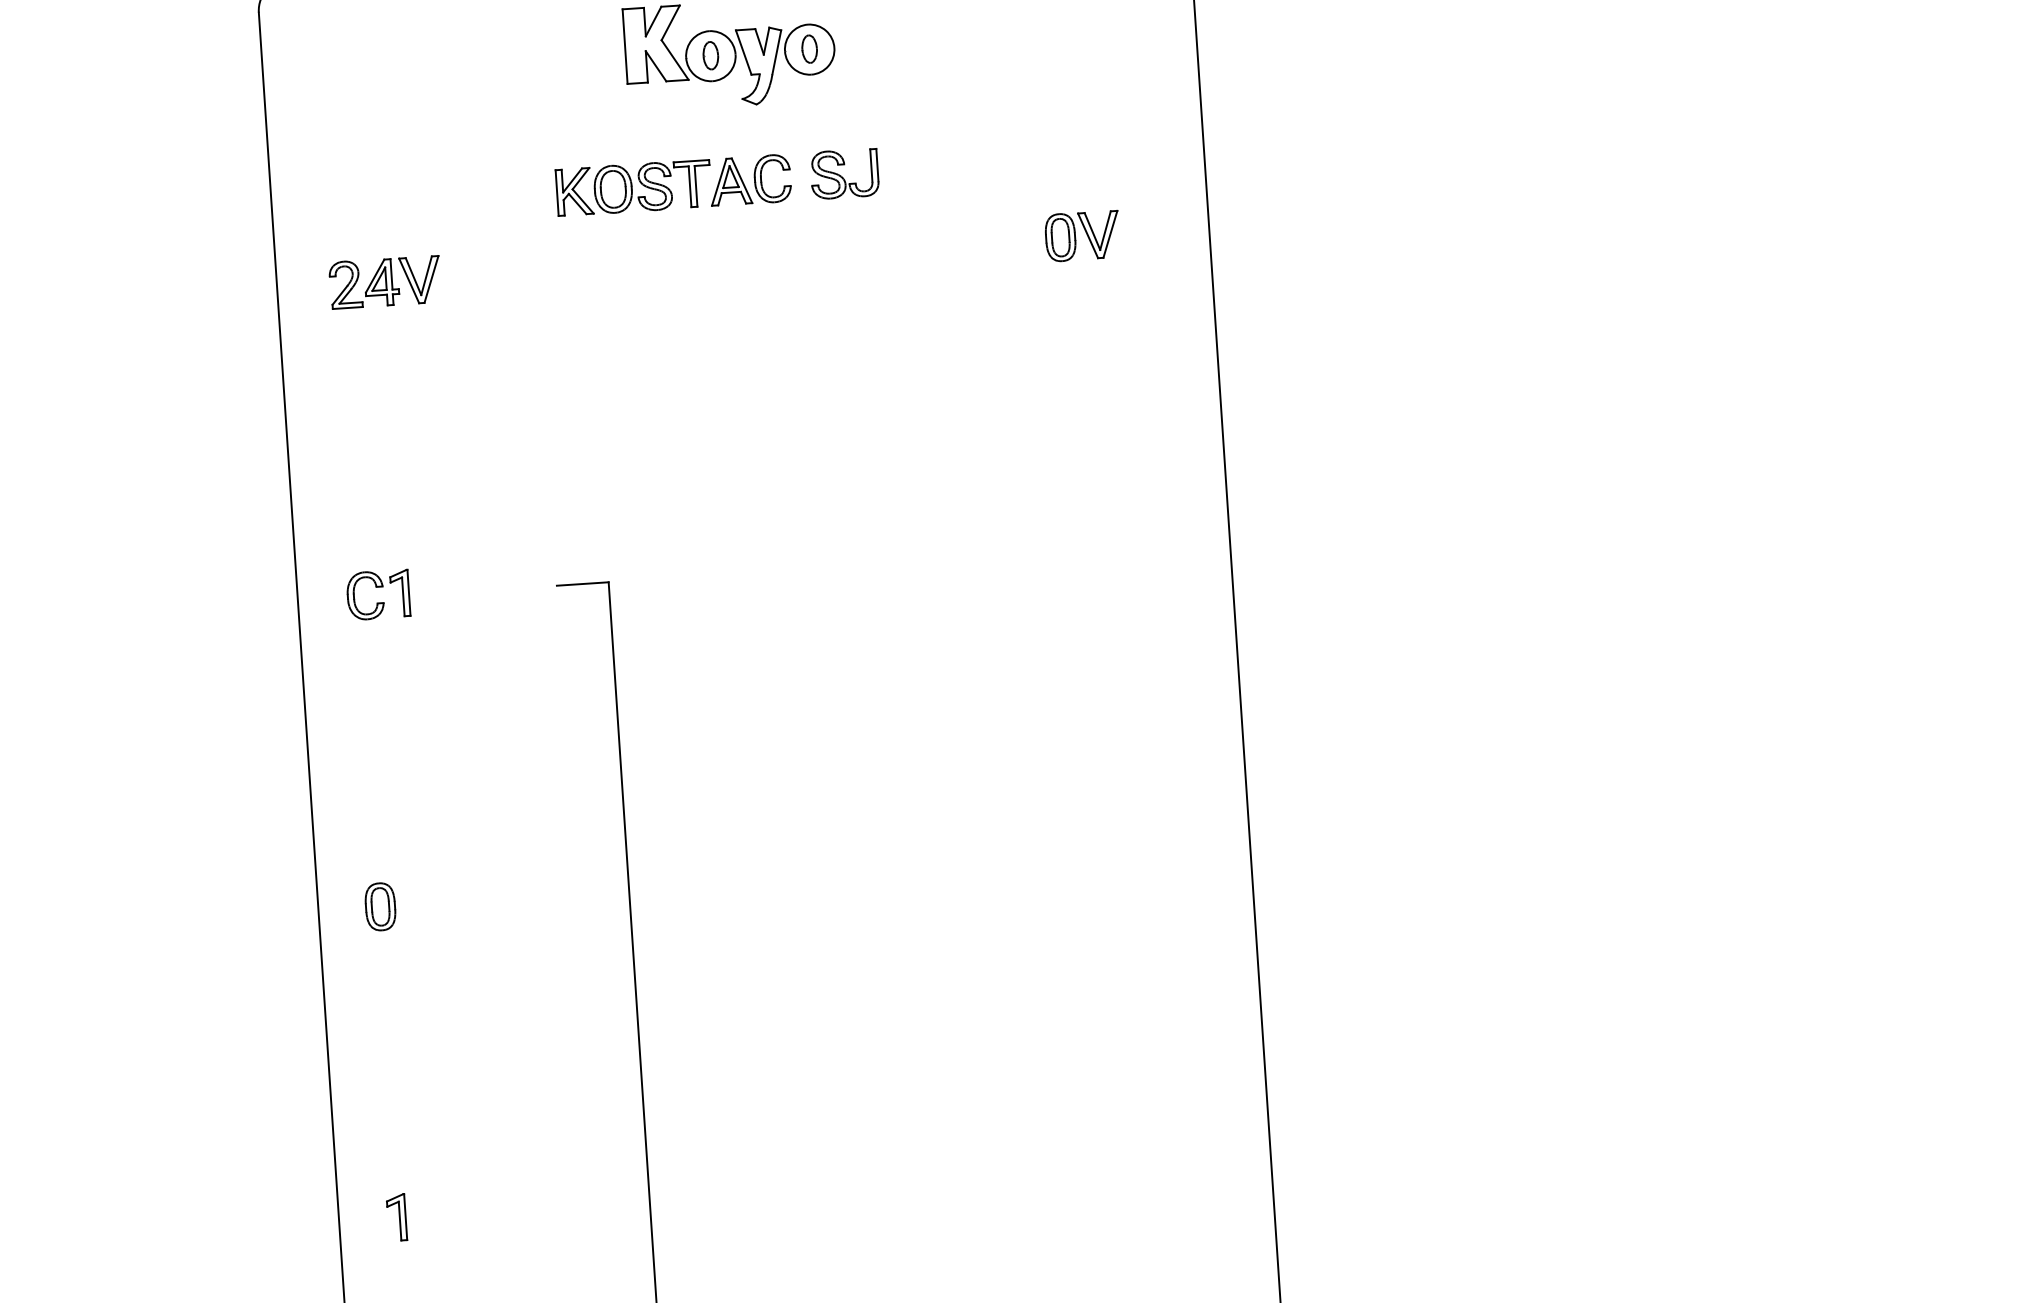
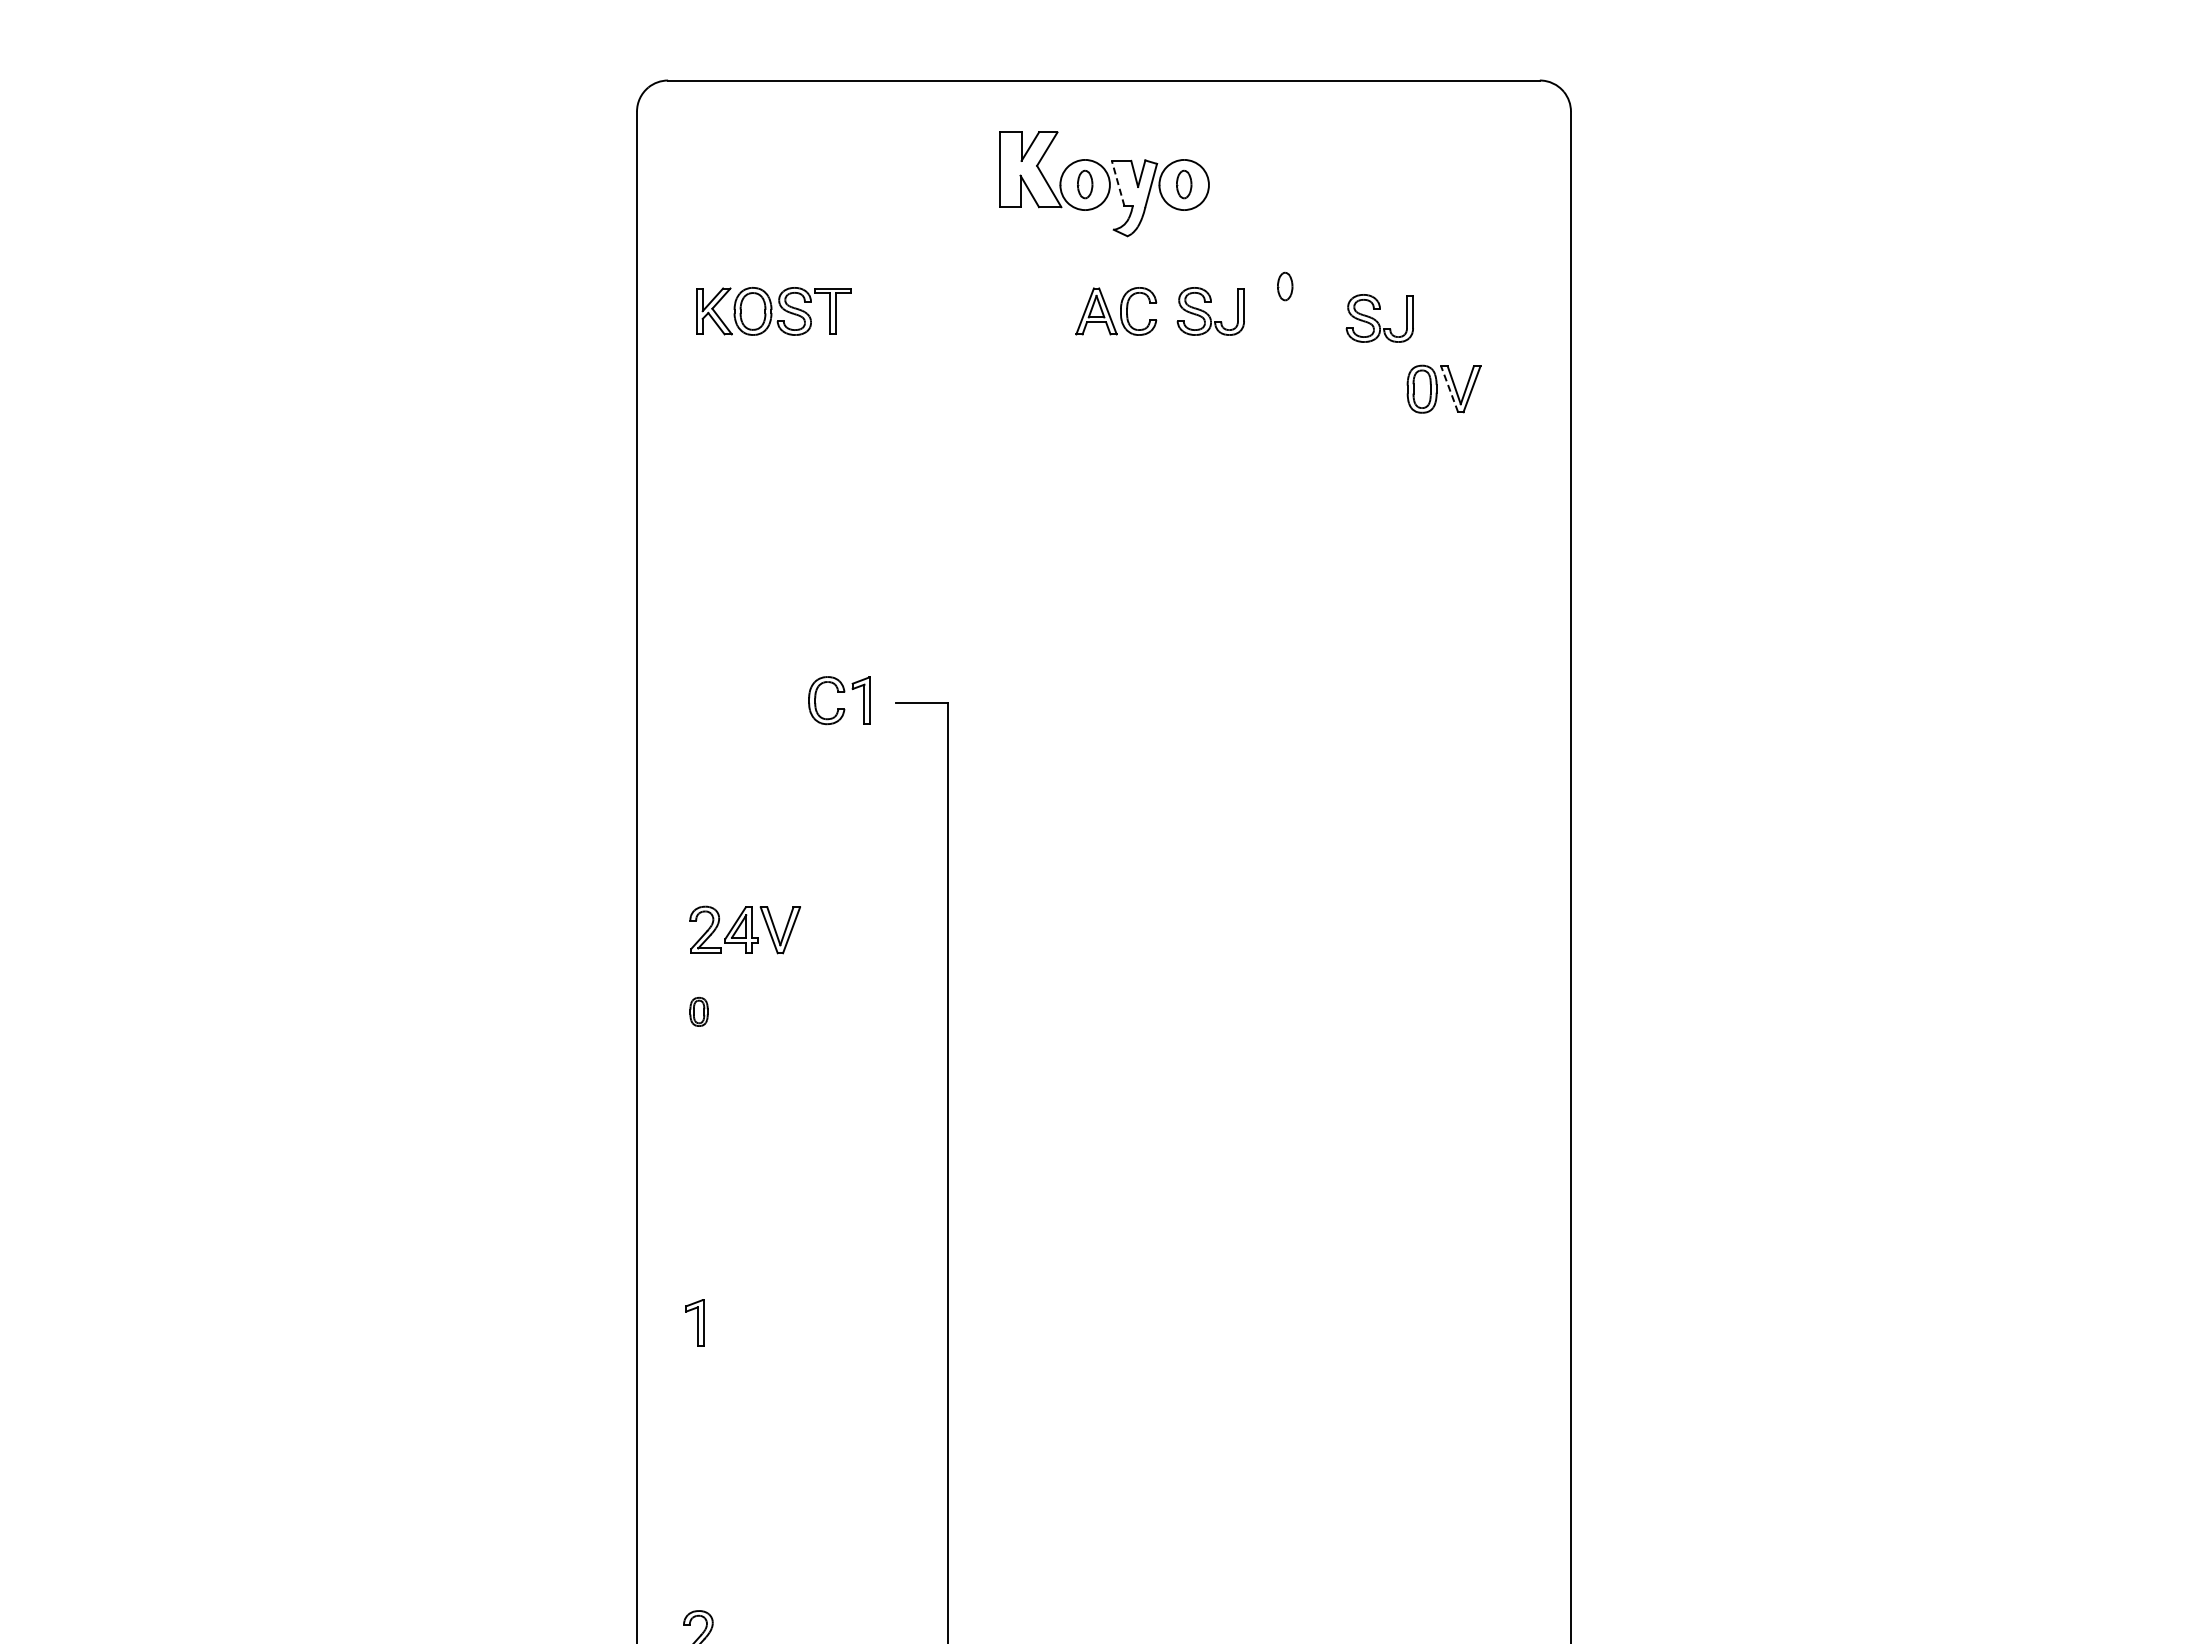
line: (744, 52) -> (1118, 183), solid -> dashed
part: (917, 144) -> (1285, 286), added
part: (1013, 169) -> (1379, 318), added
part: (633, 188) -> (773, 311), moved
line: (1087, 235) -> (1449, 388), solid -> dashed
part: (384, 281) -> (744, 929), moved
part: (377, 586) -> (839, 692), moved
part: (379, 906) -> (698, 1011), size x0.6

